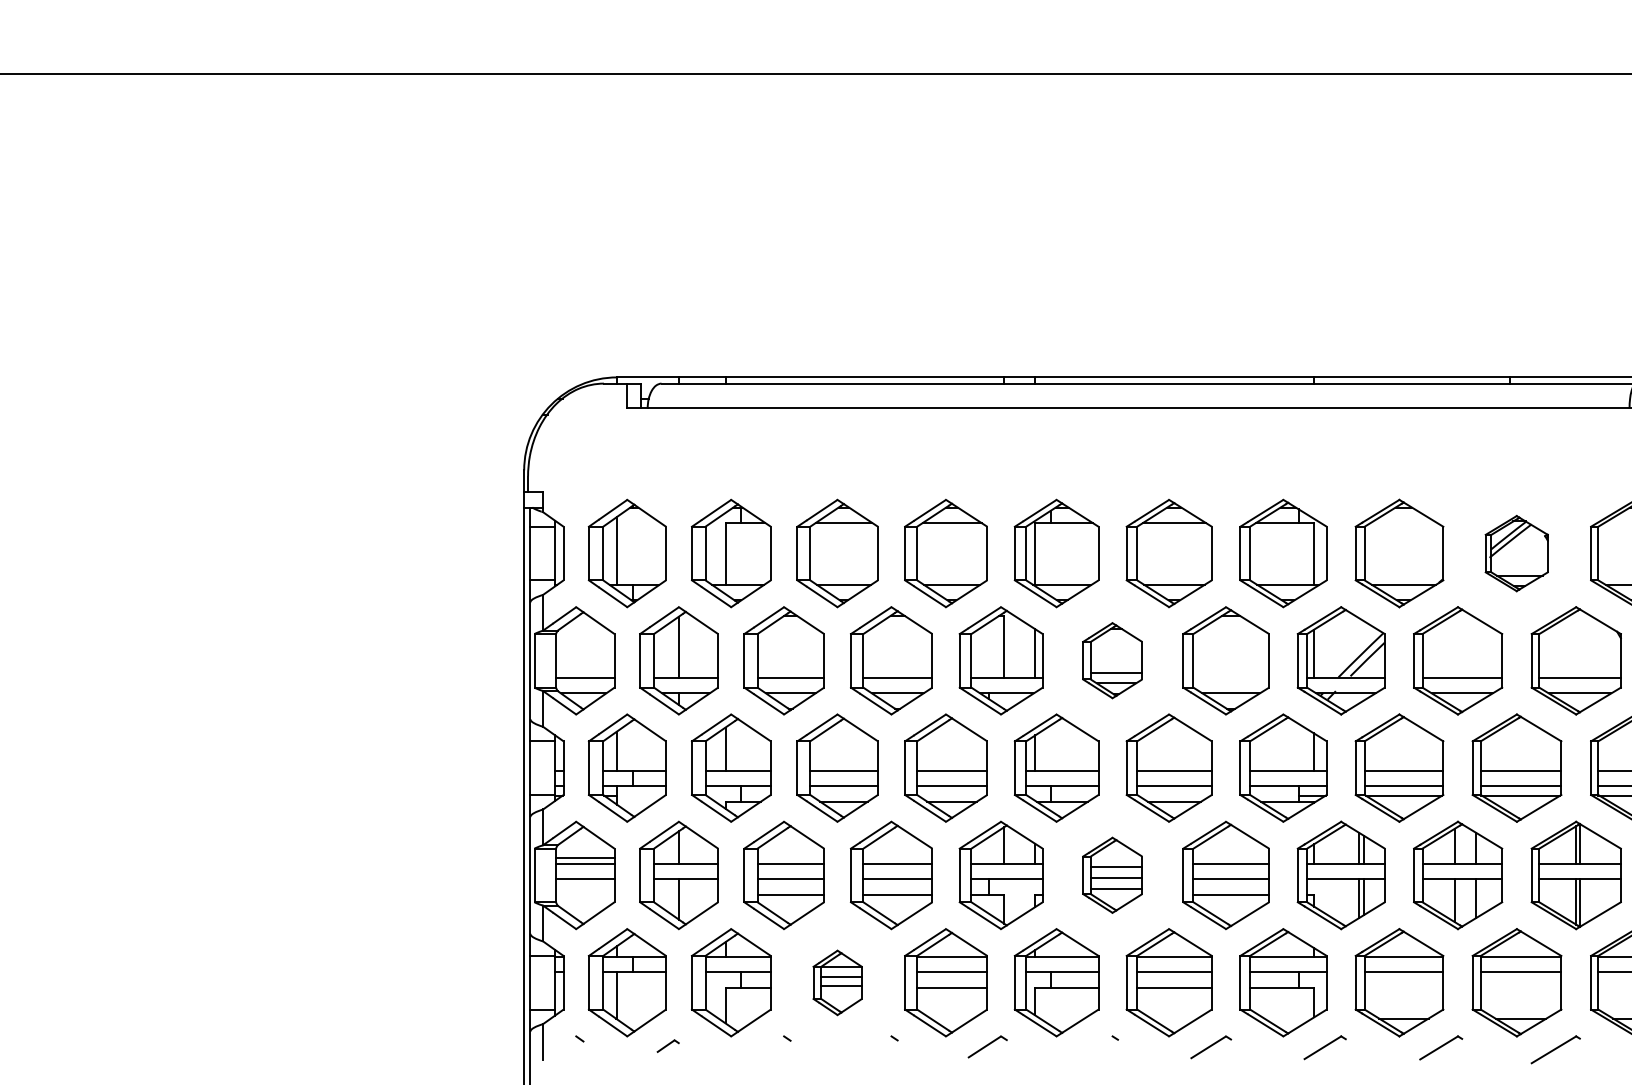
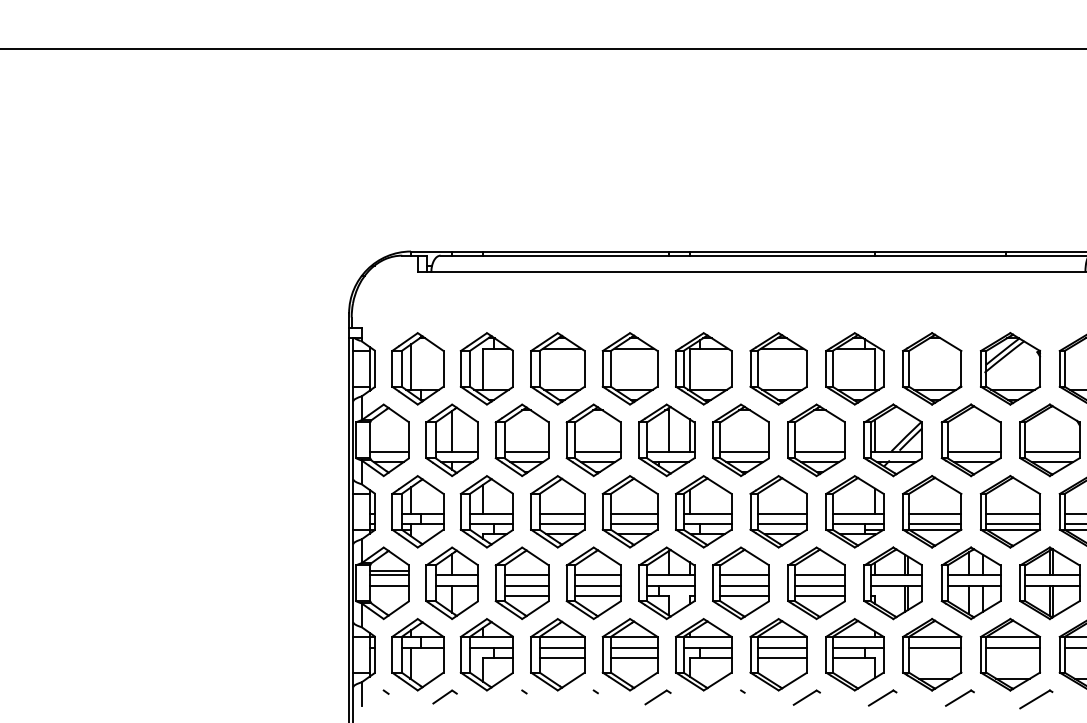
part: (1515, 553) -> (1009, 368), size x1.43
part: (1111, 659) -> (740, 439), size x1.43
line: (1230, 677) -> (819, 451), added
part: (1111, 874) -> (740, 582), size x1.43
part: (837, 982) -> (557, 654), size x1.67
part: (667, 1045) -> (444, 696), size x1.67

